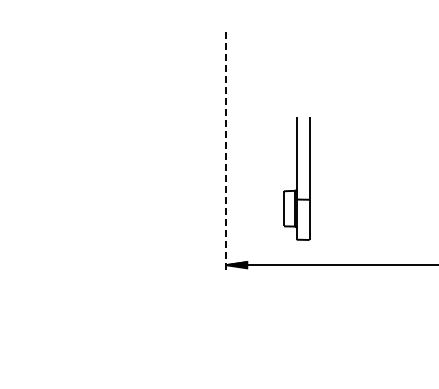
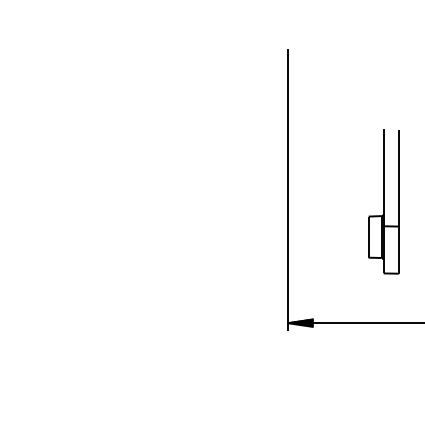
line: (226, 151) -> (288, 189), dashed -> solid
part: (296, 178) -> (383, 201), moved

